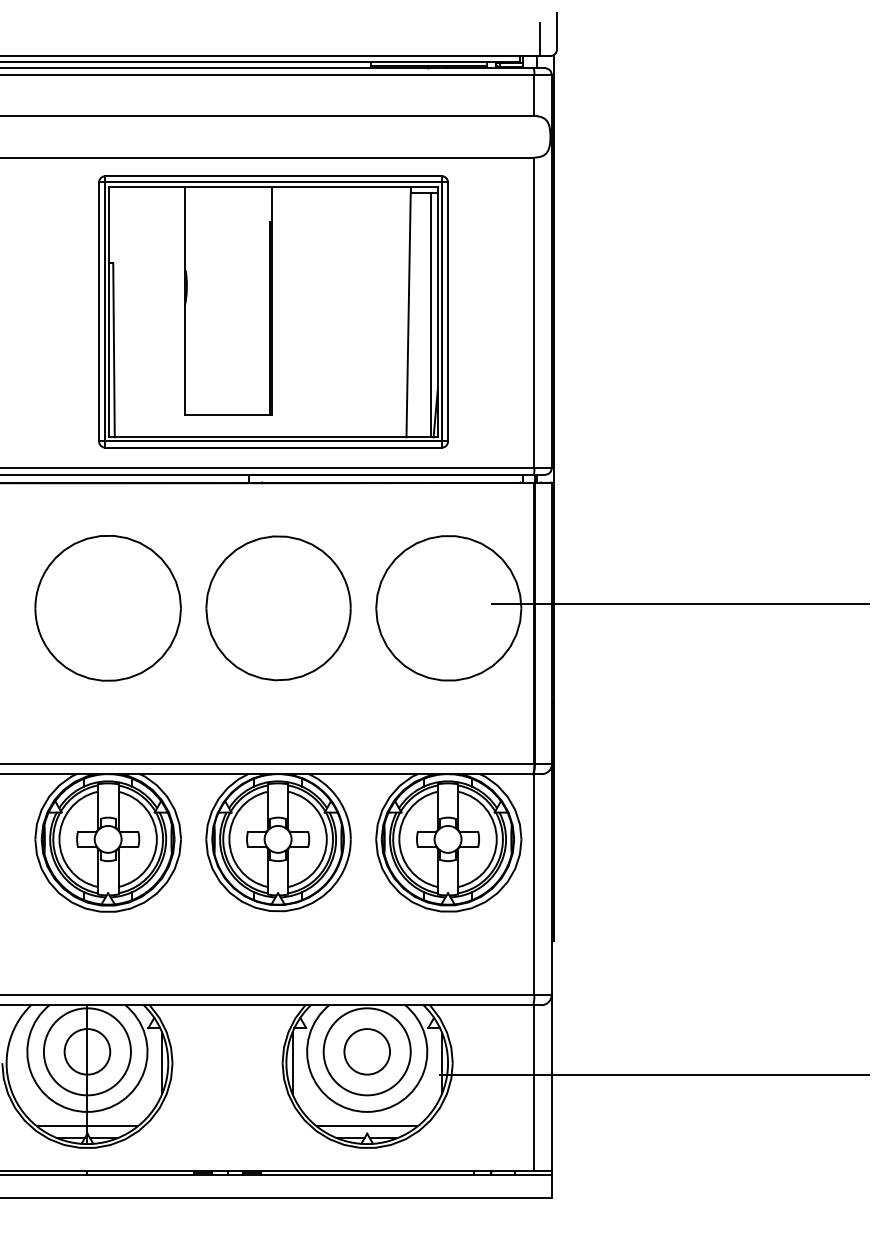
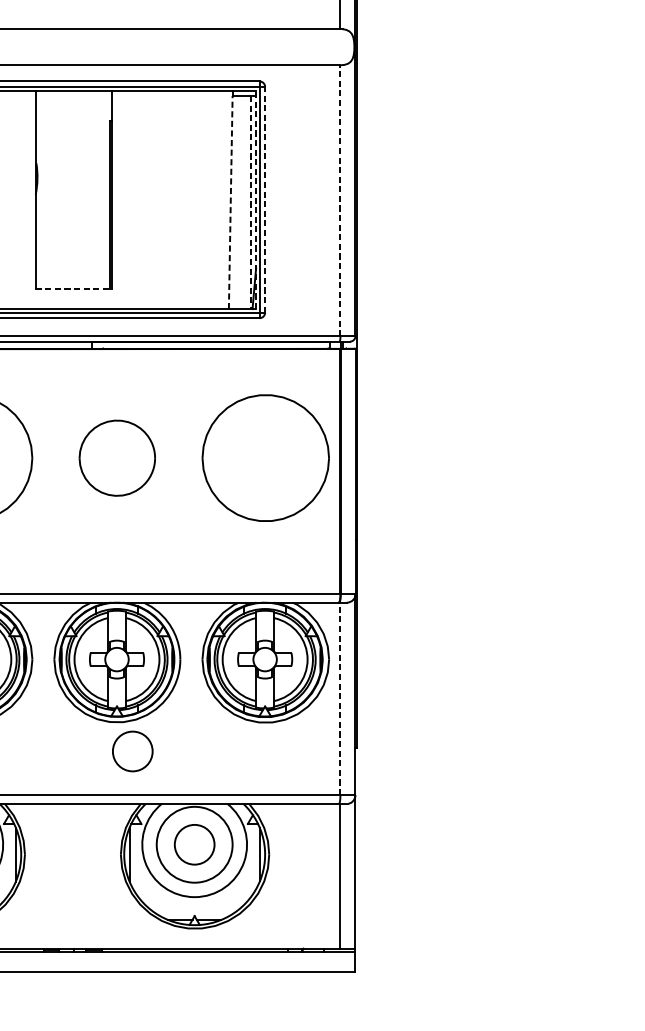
line: (437, 311) -> (255, 199), solid -> dashed
line: (448, 311) -> (265, 199), solid -> dashed
line: (534, 312) -> (340, 200), solid -> dashed
line: (408, 314) -> (230, 202), solid -> dashed
line: (431, 315) -> (250, 202), solid -> dashed
line: (228, 414) -> (73, 289), solid -> dashed
line: (680, 603) -> (467, 453), removed
part: (278, 608) -> (117, 458), size x0.6
line: (534, 883) -> (340, 698), solid -> dashed
circle: (295, 944) -> (132, 751), added
line: (654, 1075) -> (445, 865), removed
line: (367, 1126) -> (194, 909), removed

